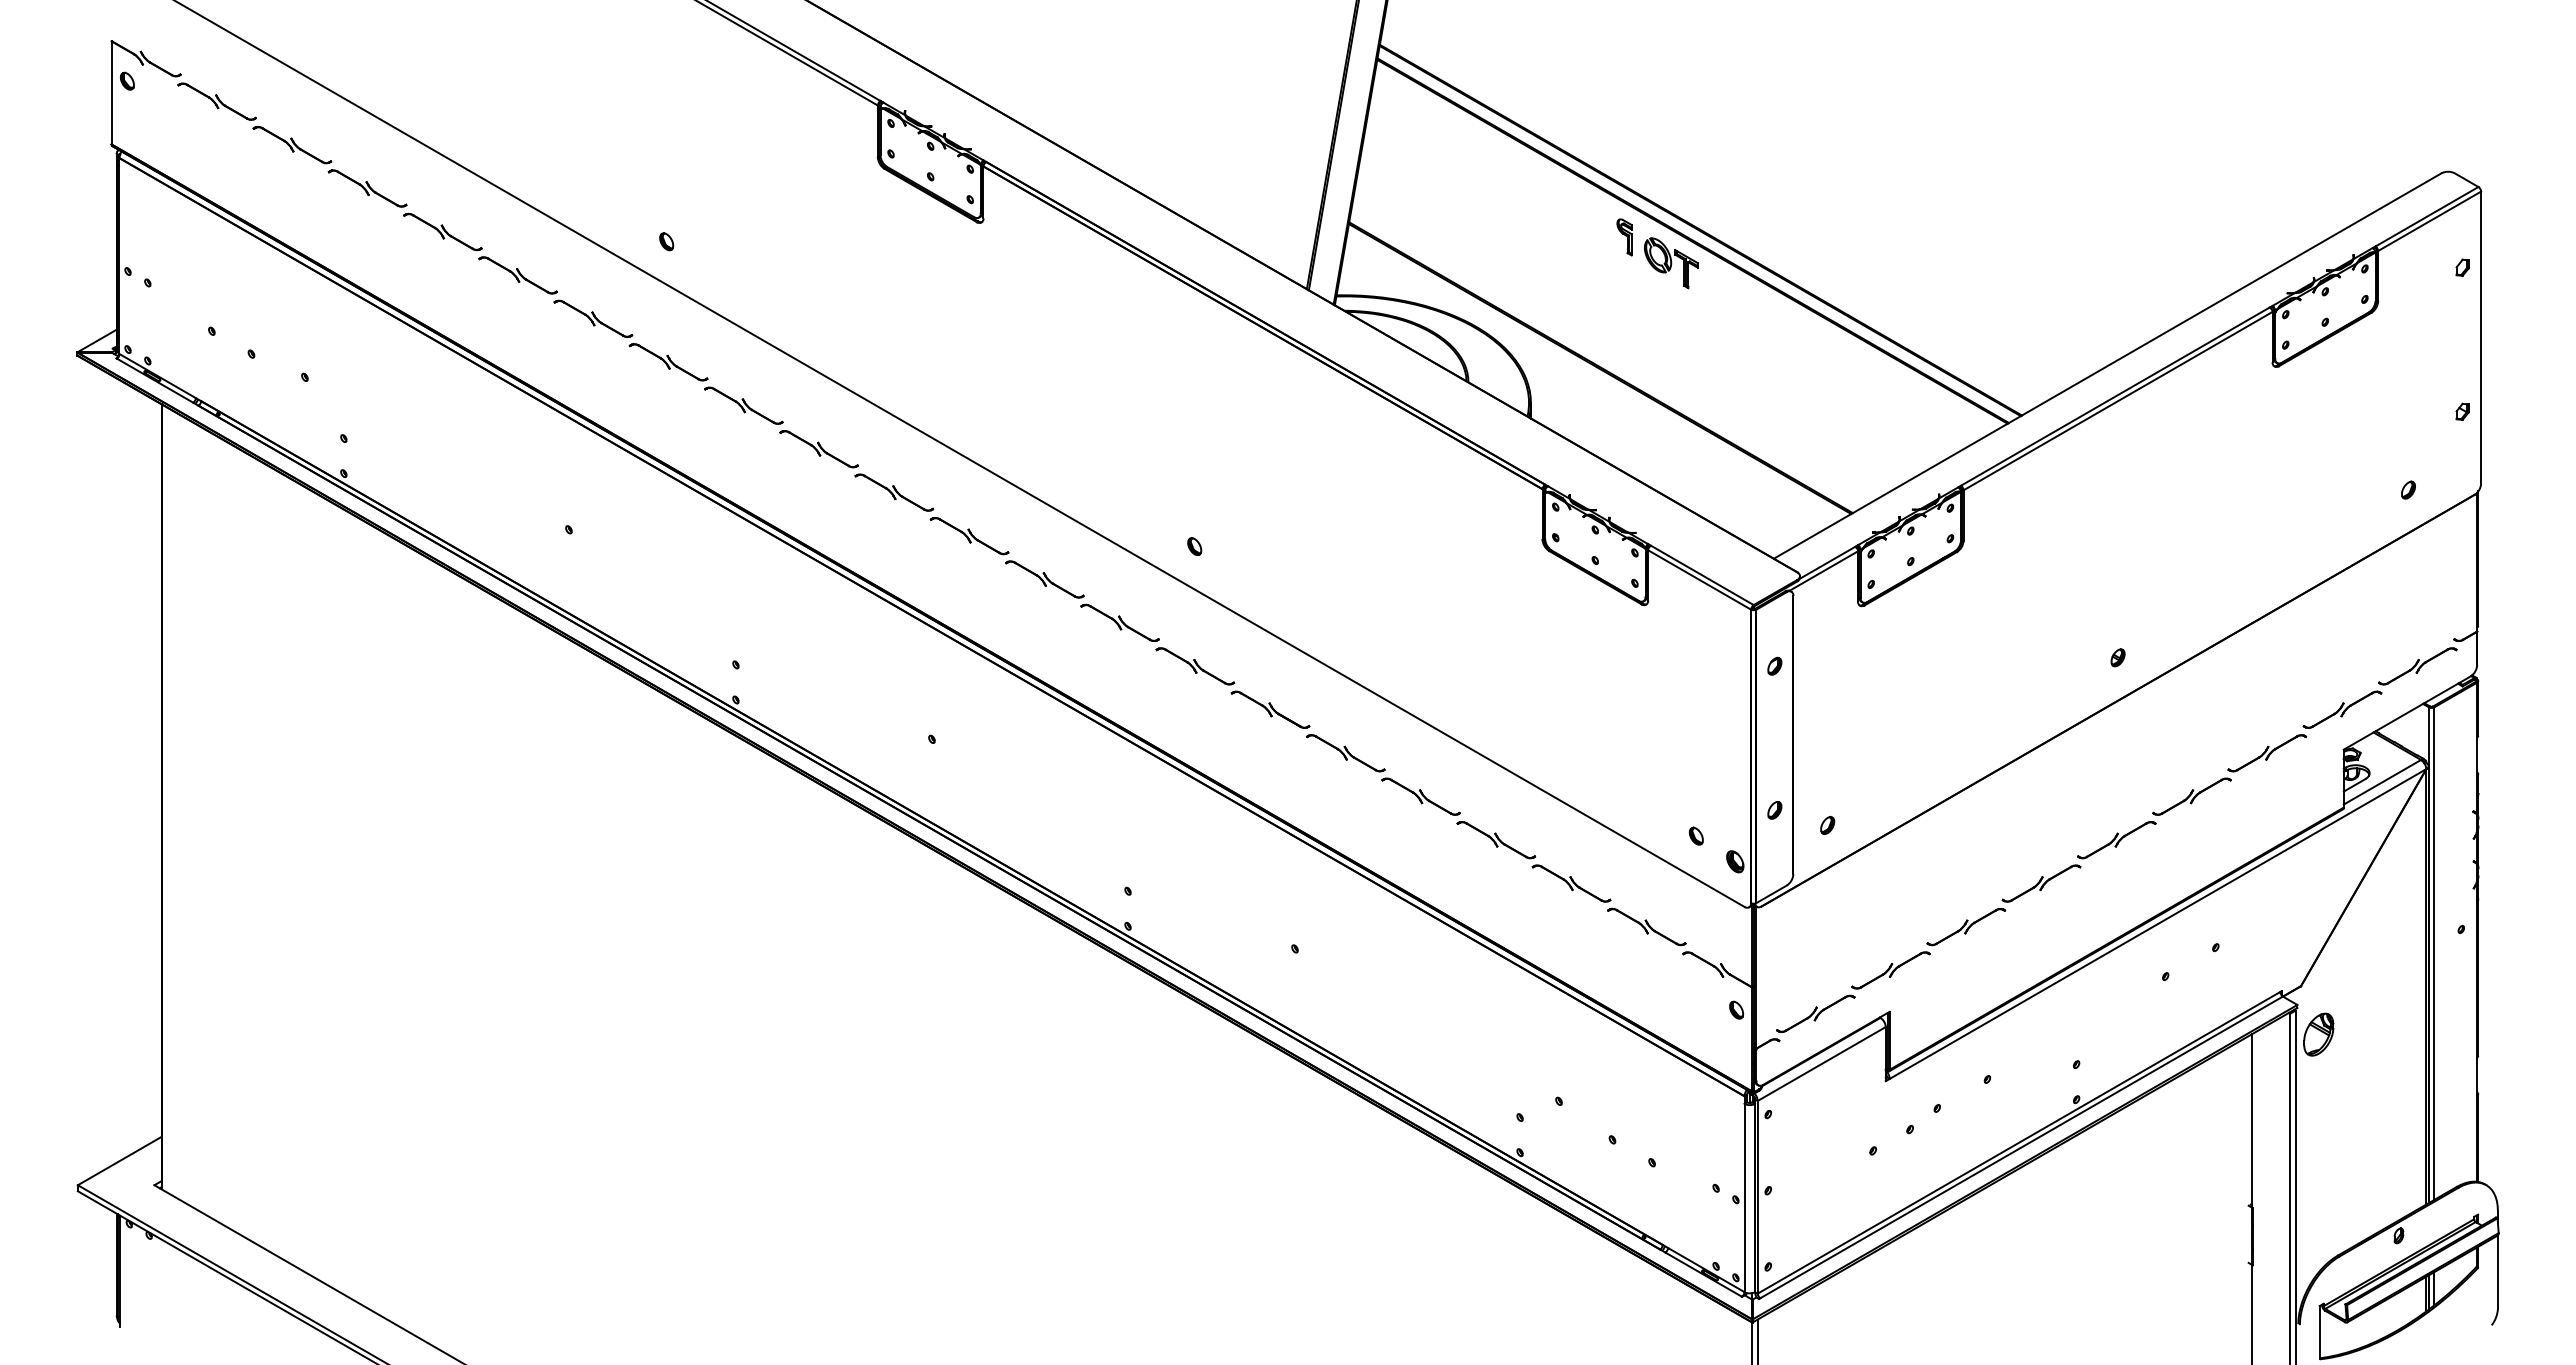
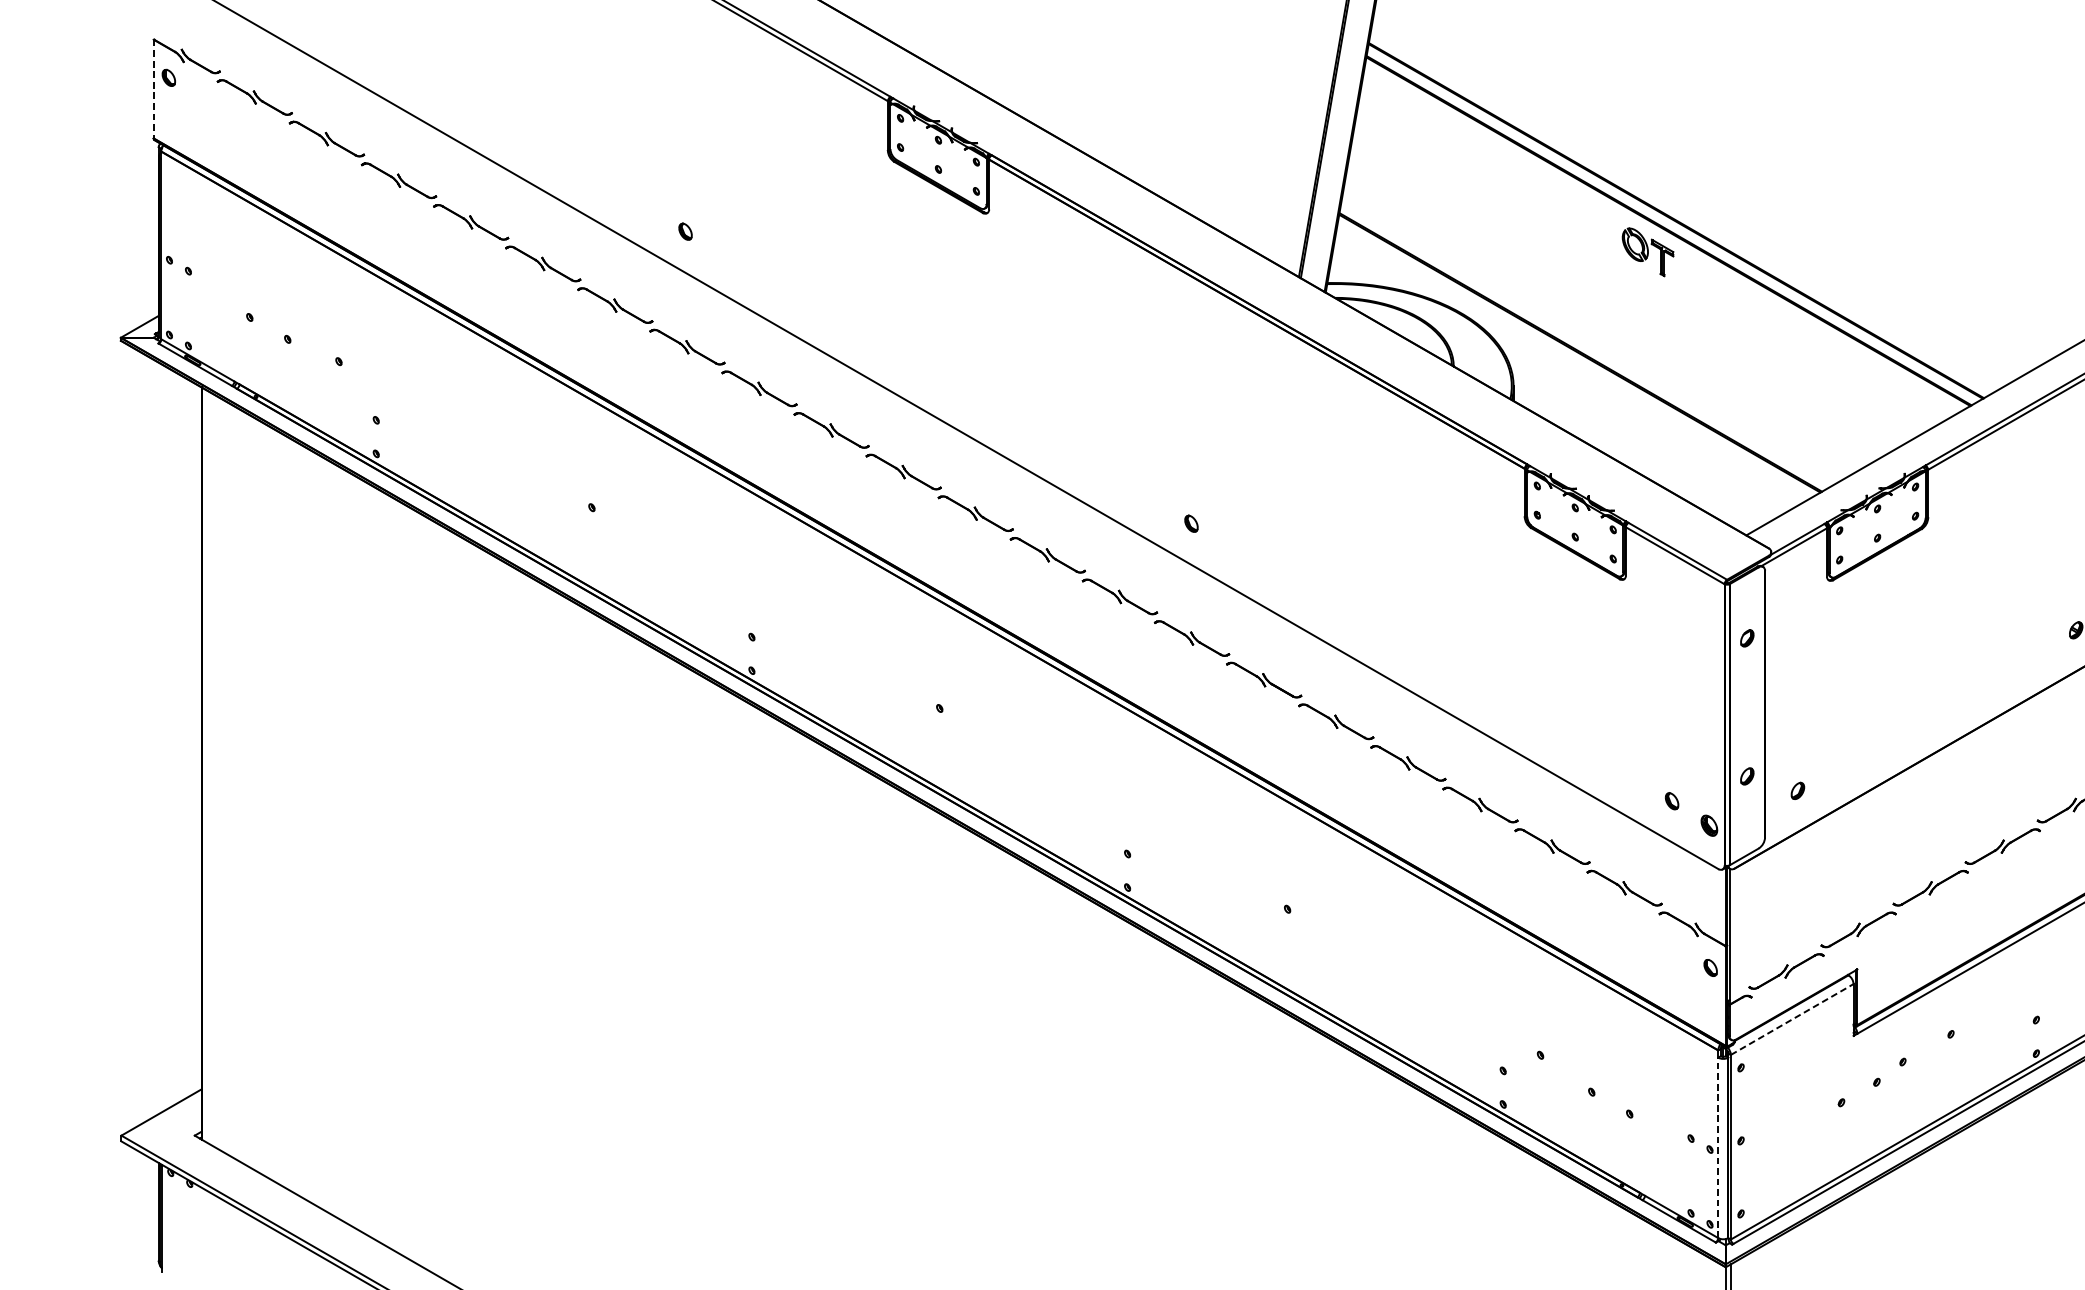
line: (111, 92) -> (153, 88), solid -> dashed
part: (1624, 237) -> (1603, 227), removed
line: (1821, 1064) -> (1792, 1019), solid -> dashed
line: (1744, 1197) -> (1718, 1147), solid -> dashed

